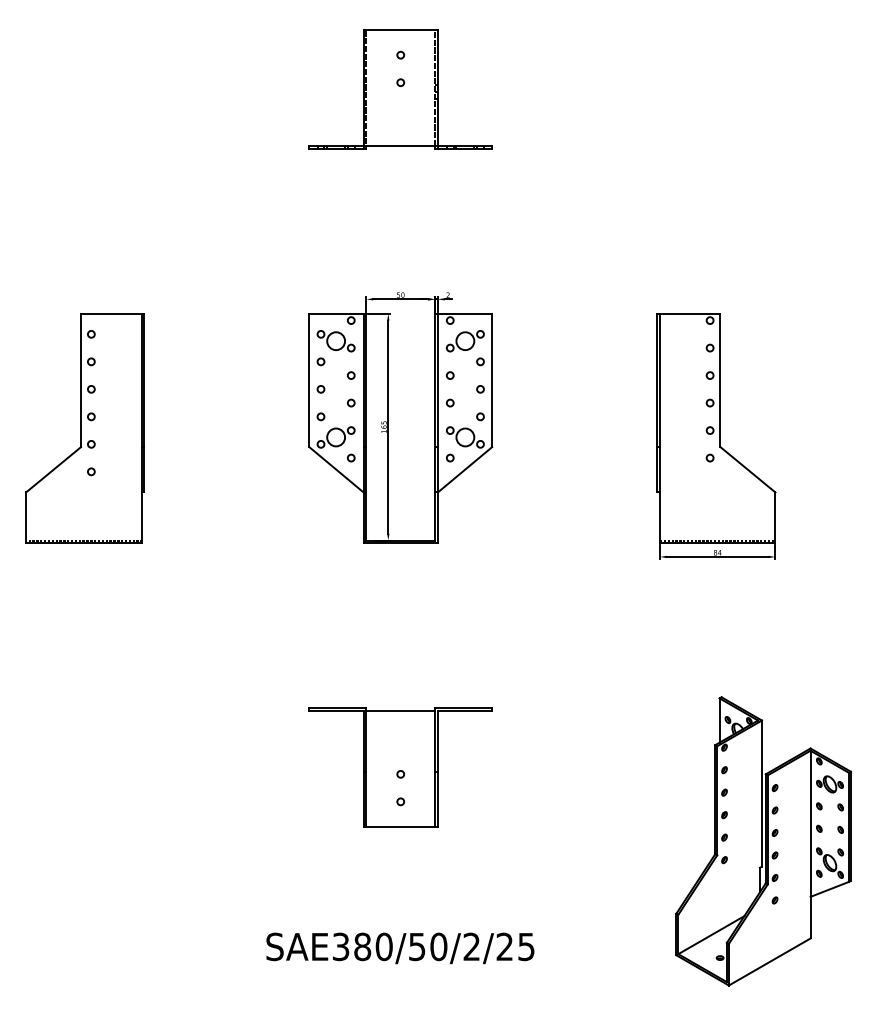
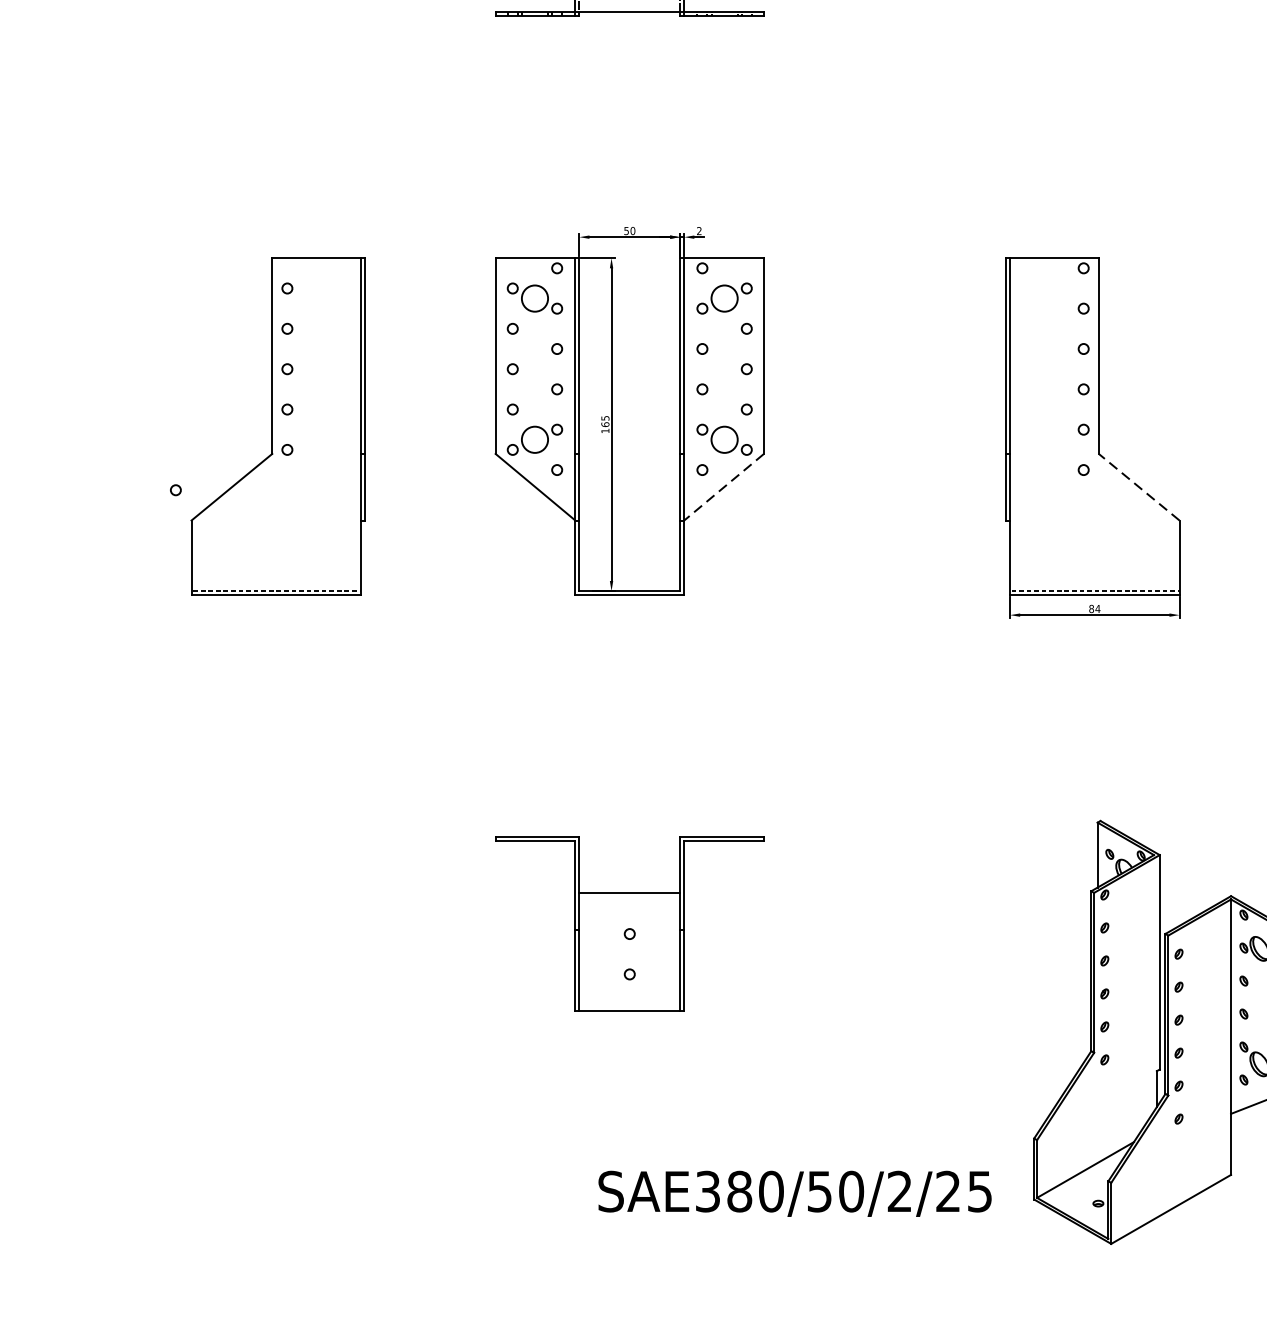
part: (84, 428) -> (277, 426), moved
line: (747, 469) -> (1138, 486), solid -> dashed
line: (464, 470) -> (723, 488), solid -> dashed
line: (400, 711) -> (629, 893), moved
text: (400, 948) -> (795, 1193), moved

